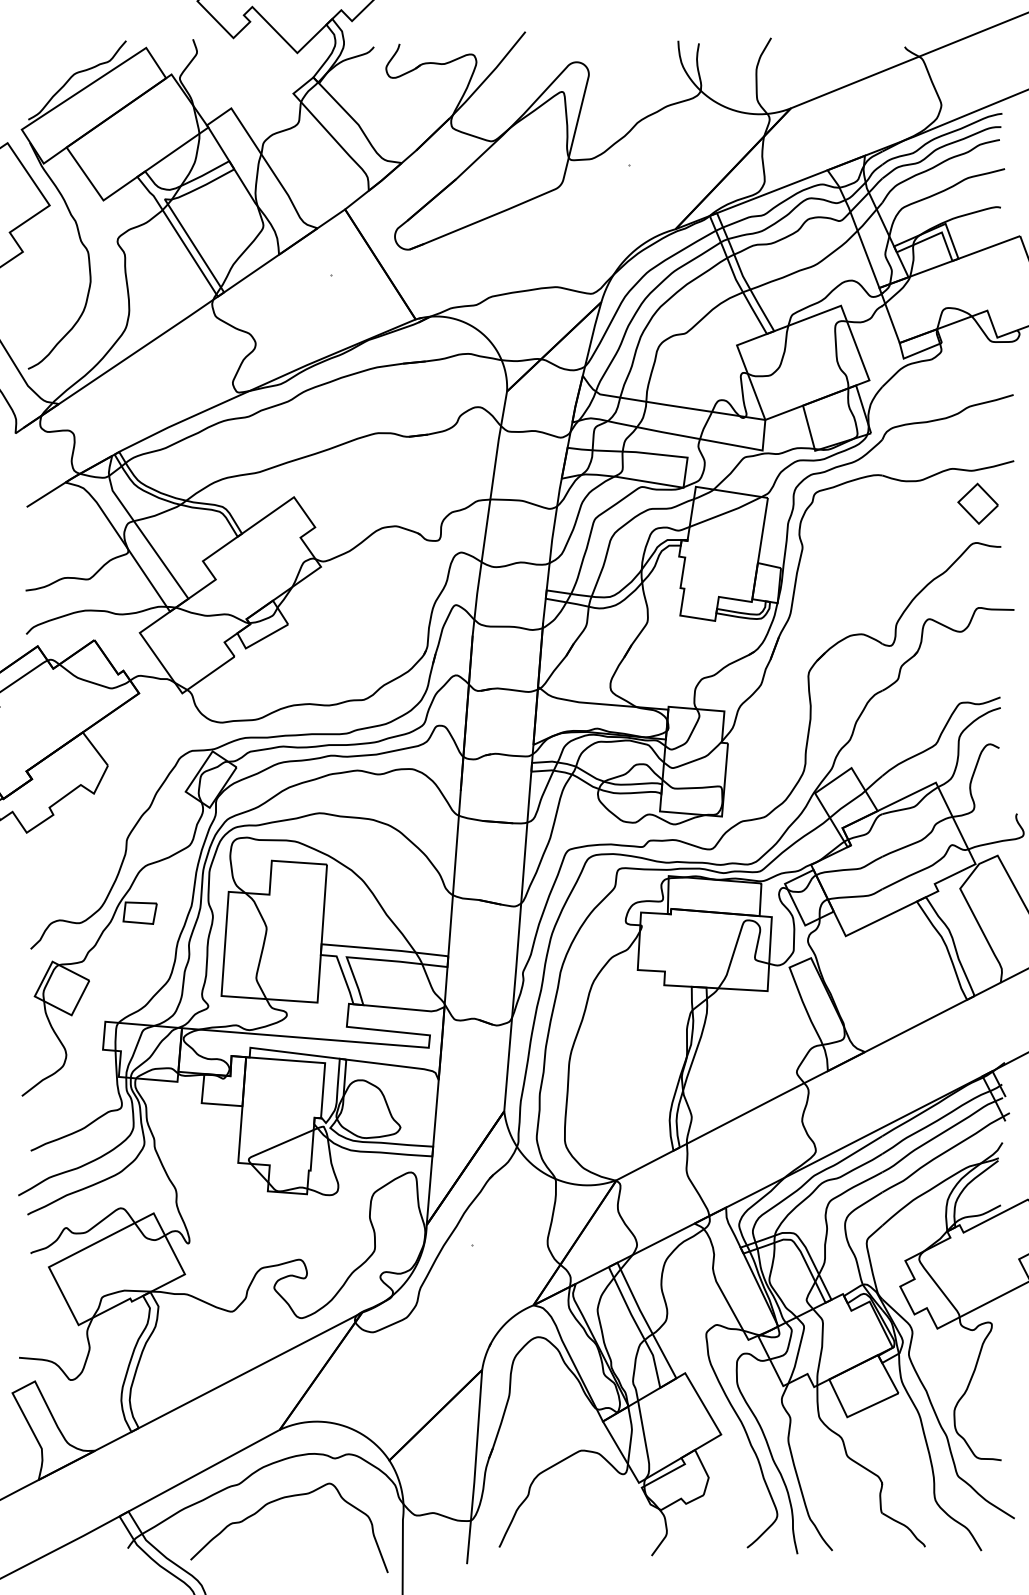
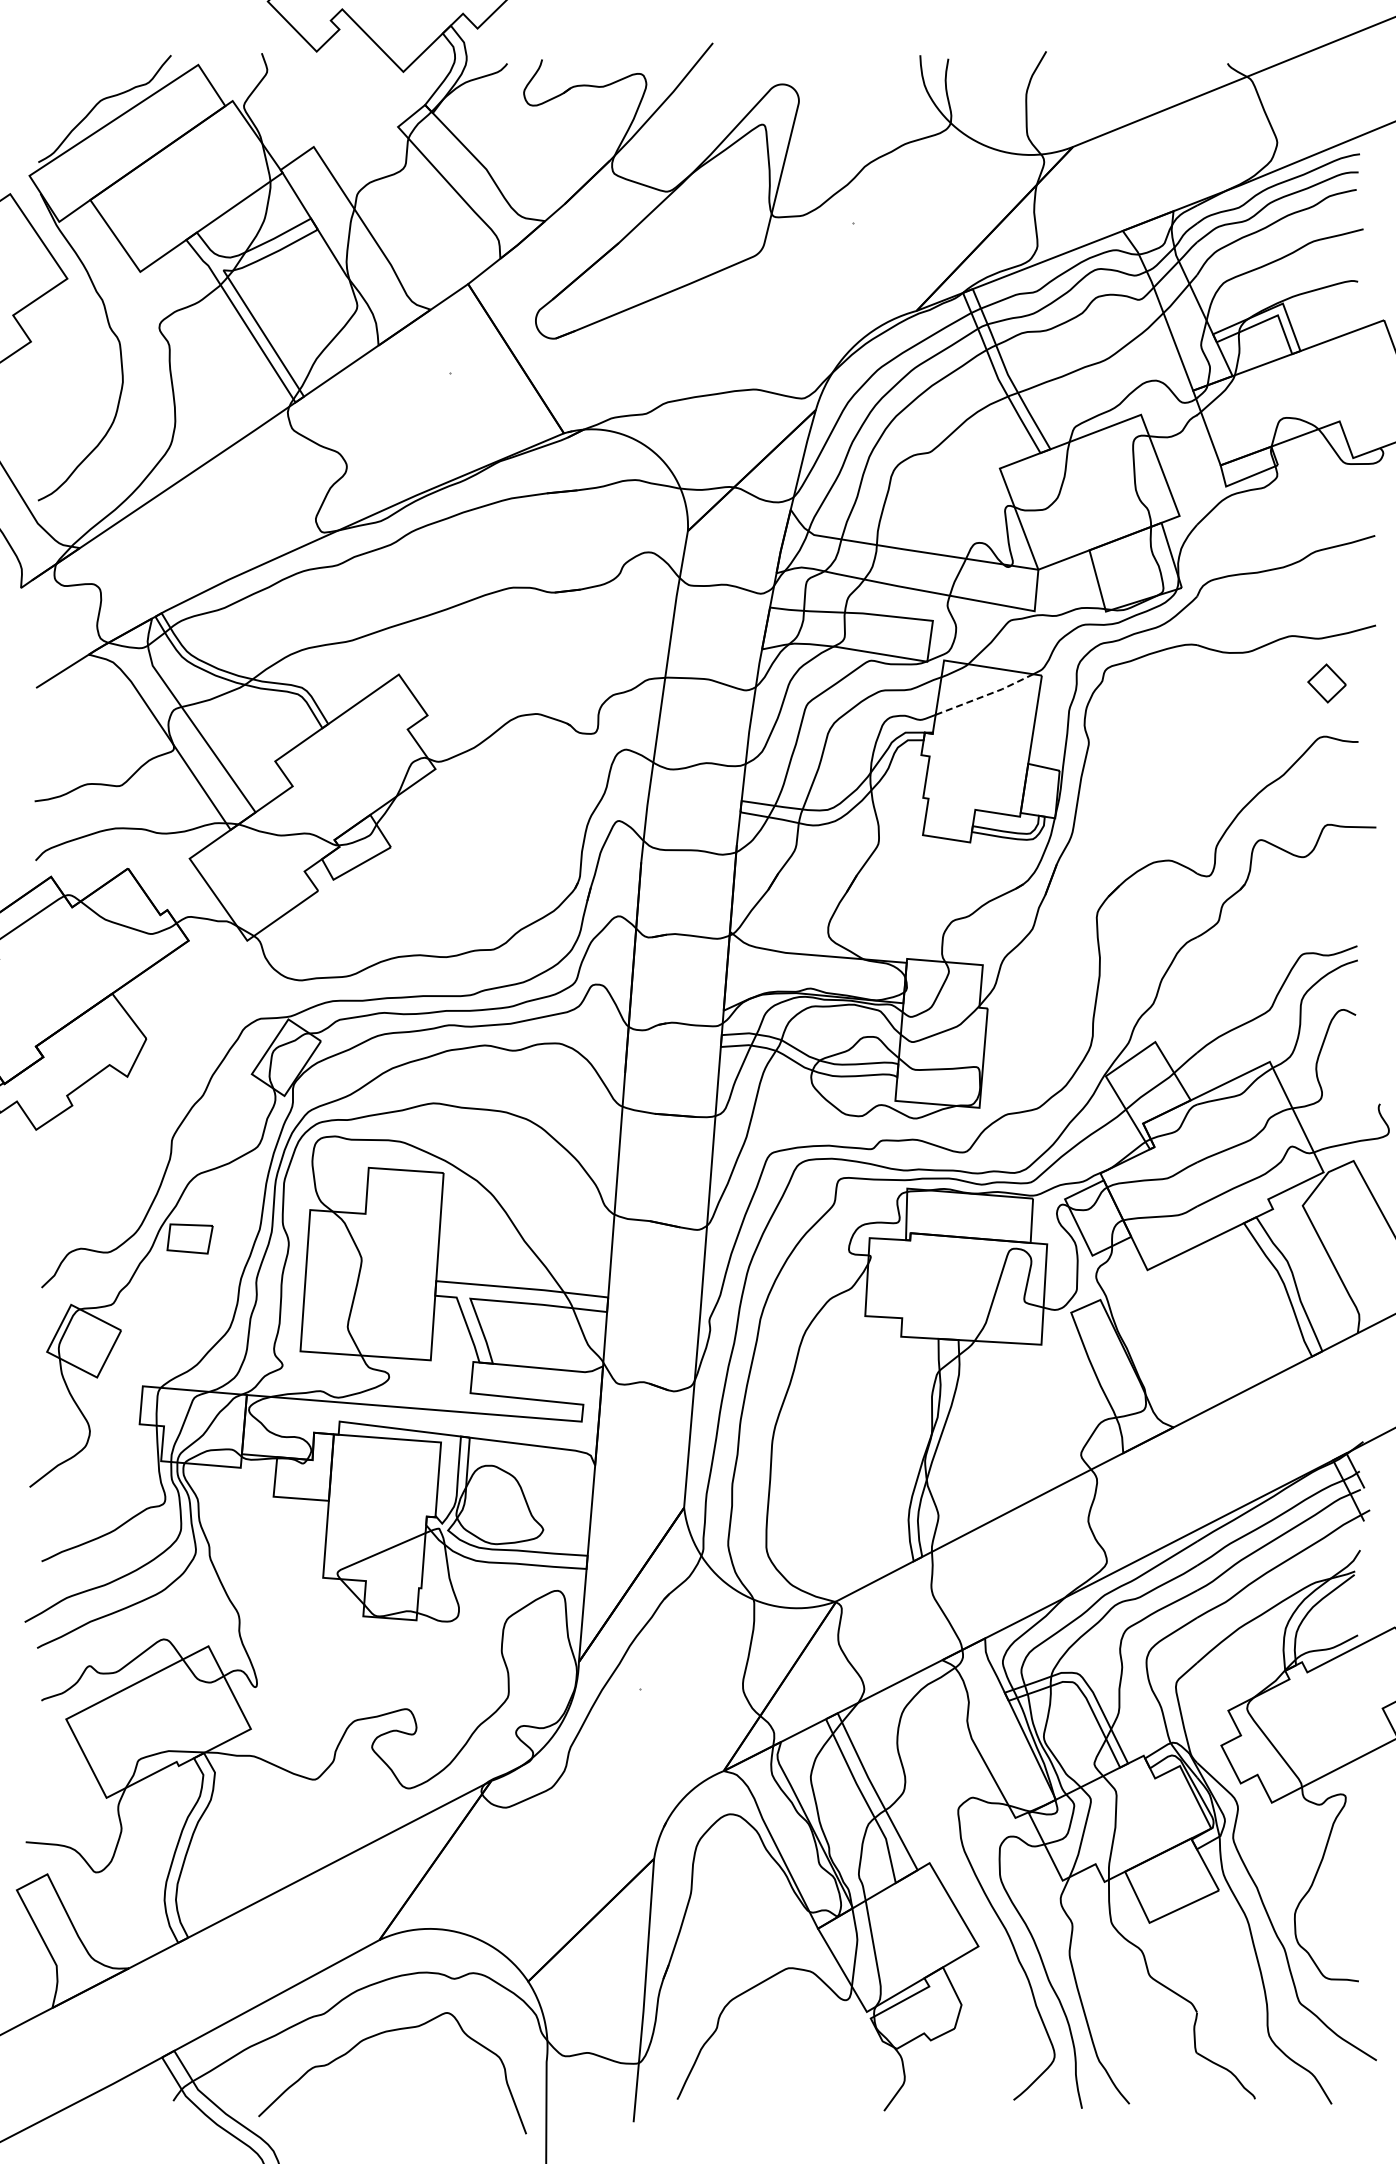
part: (977, 503) -> (1326, 683), size x0.7
line: (726, 512) -> (985, 695), solid -> dashed

